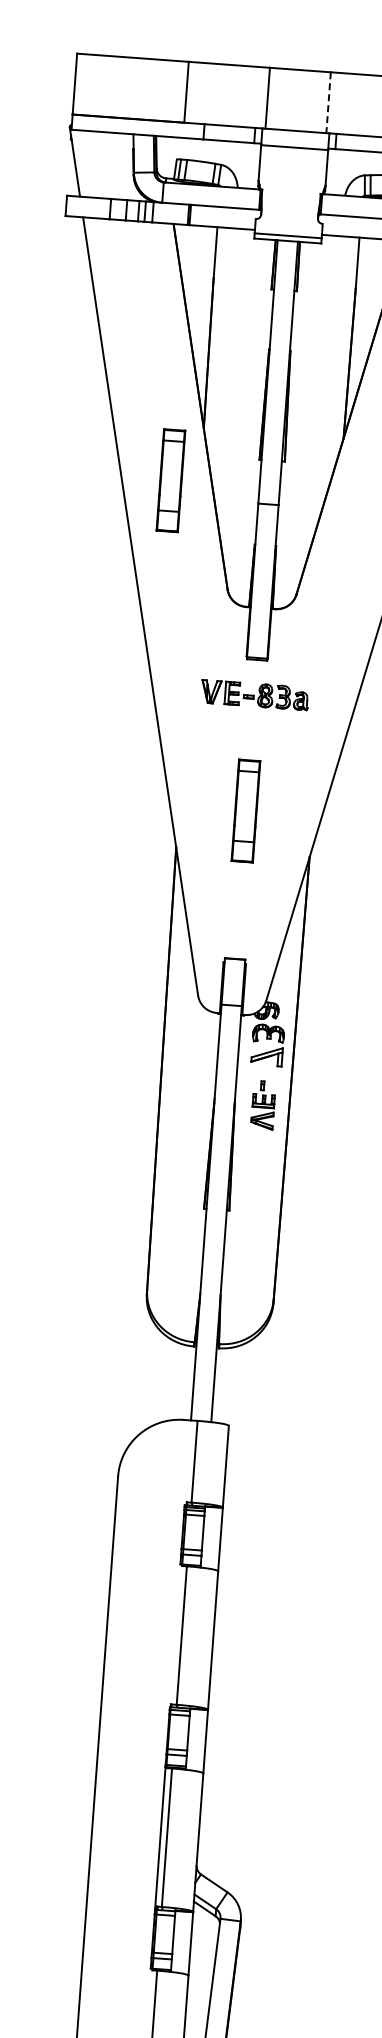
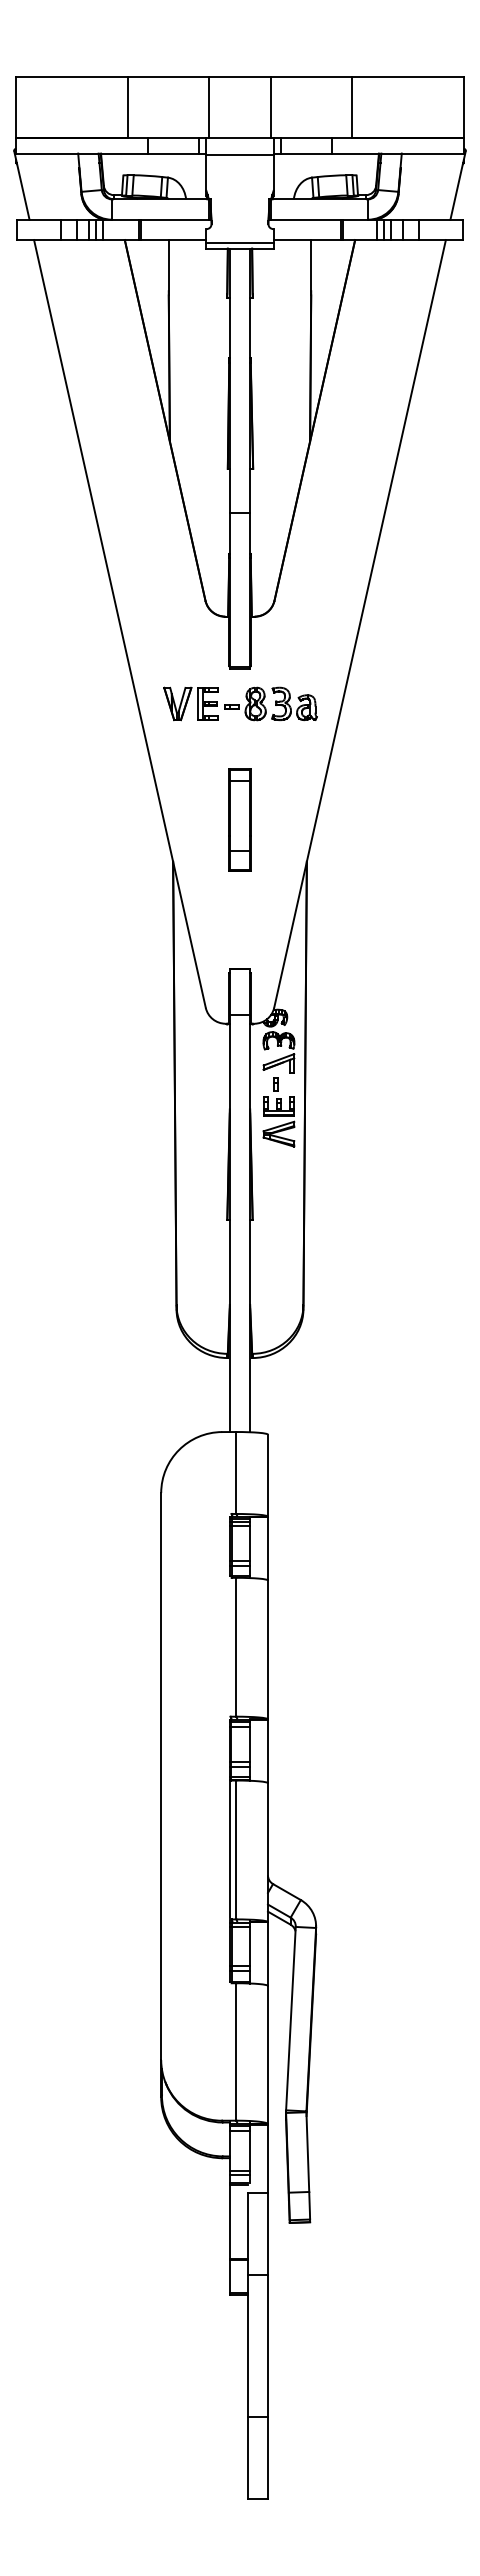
line: (328, 102) -> (270, 107), dashed -> solid
part: (170, 479) -> (140, 495), removed
part: (255, 694) -> (240, 703), size x1.43
part: (262, 1105) -> (278, 1112), size x1.43

